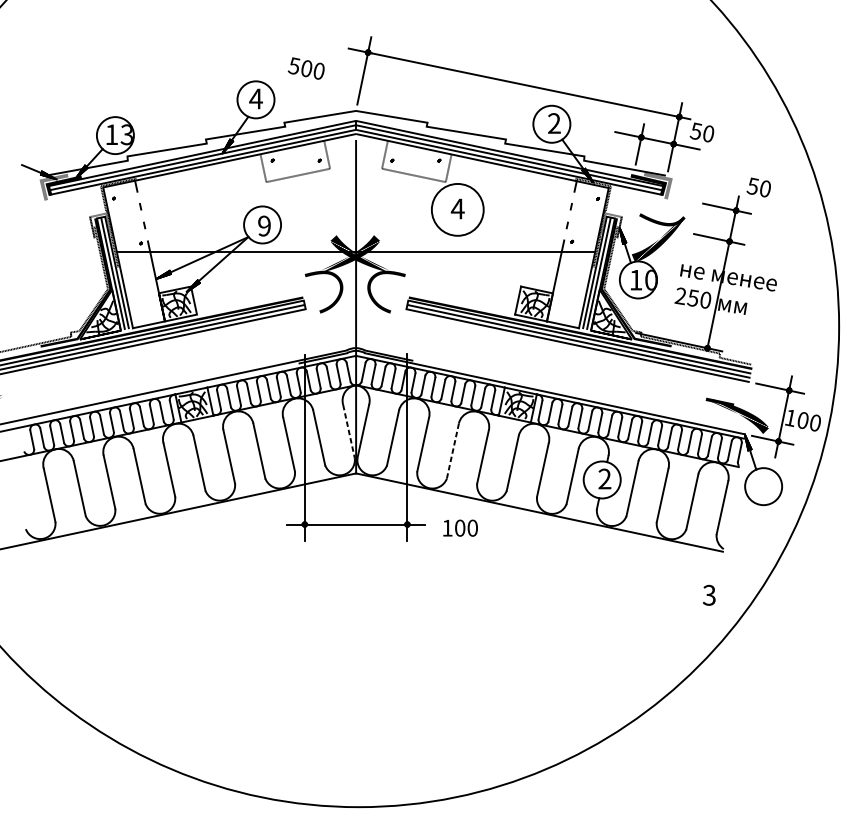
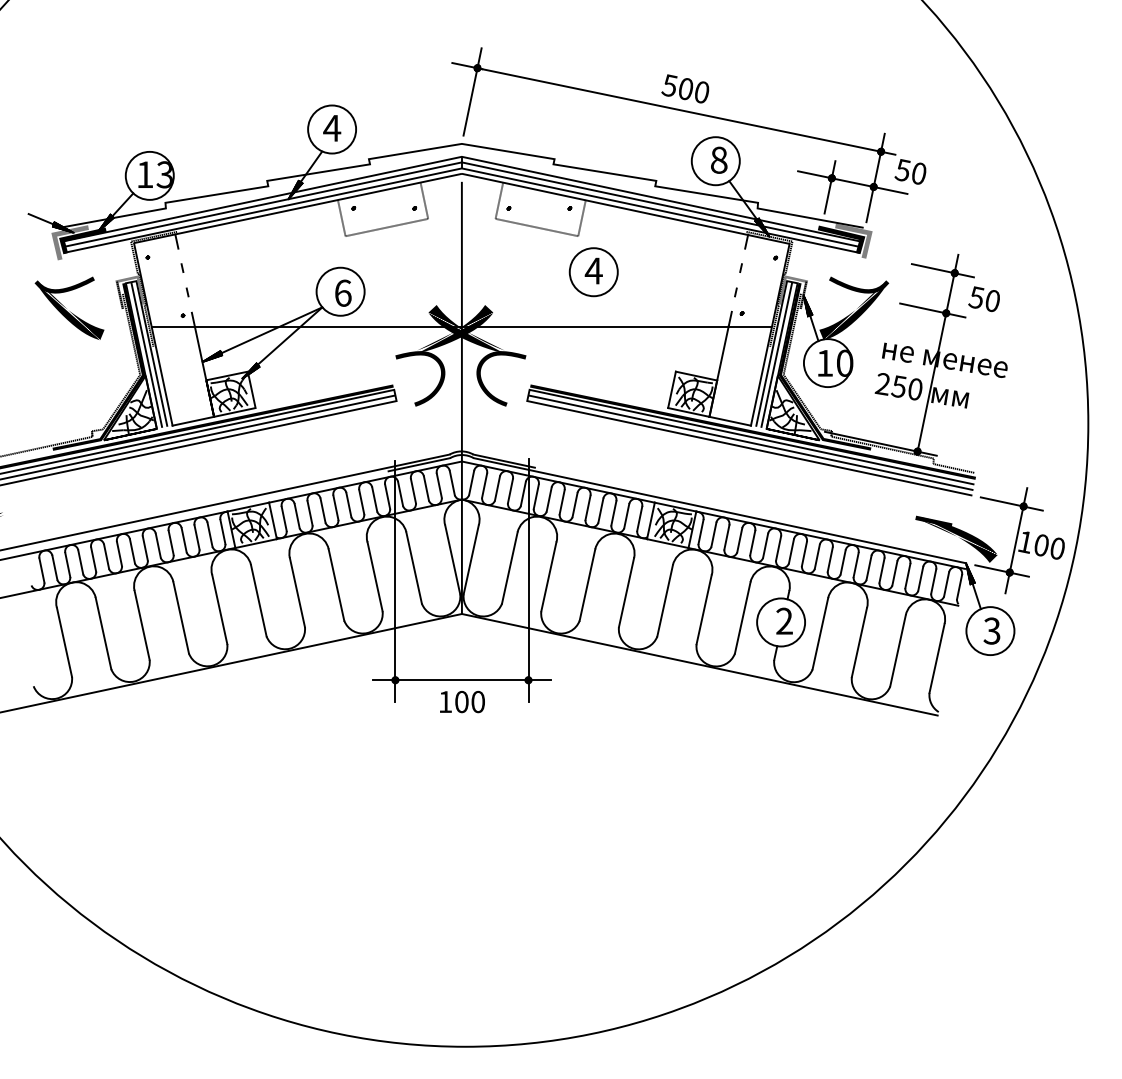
text: (306, 68) -> (685, 88), moved
text: (553, 122) -> (718, 159), 2 -> 8
text: (758, 186) -> (983, 298), moved
circle: (457, 210) -> (593, 272), size x0.71
text: (264, 225) -> (342, 292), 9 -> 6
part: (53, 237) -> (69, 307), added
line: (348, 432) -> (452, 560), dashed -> solid
line: (452, 451) -> (587, 585), dashed -> solid
text: (460, 527) -> (462, 701), moved
text: (708, 594) -> (991, 630), moved

